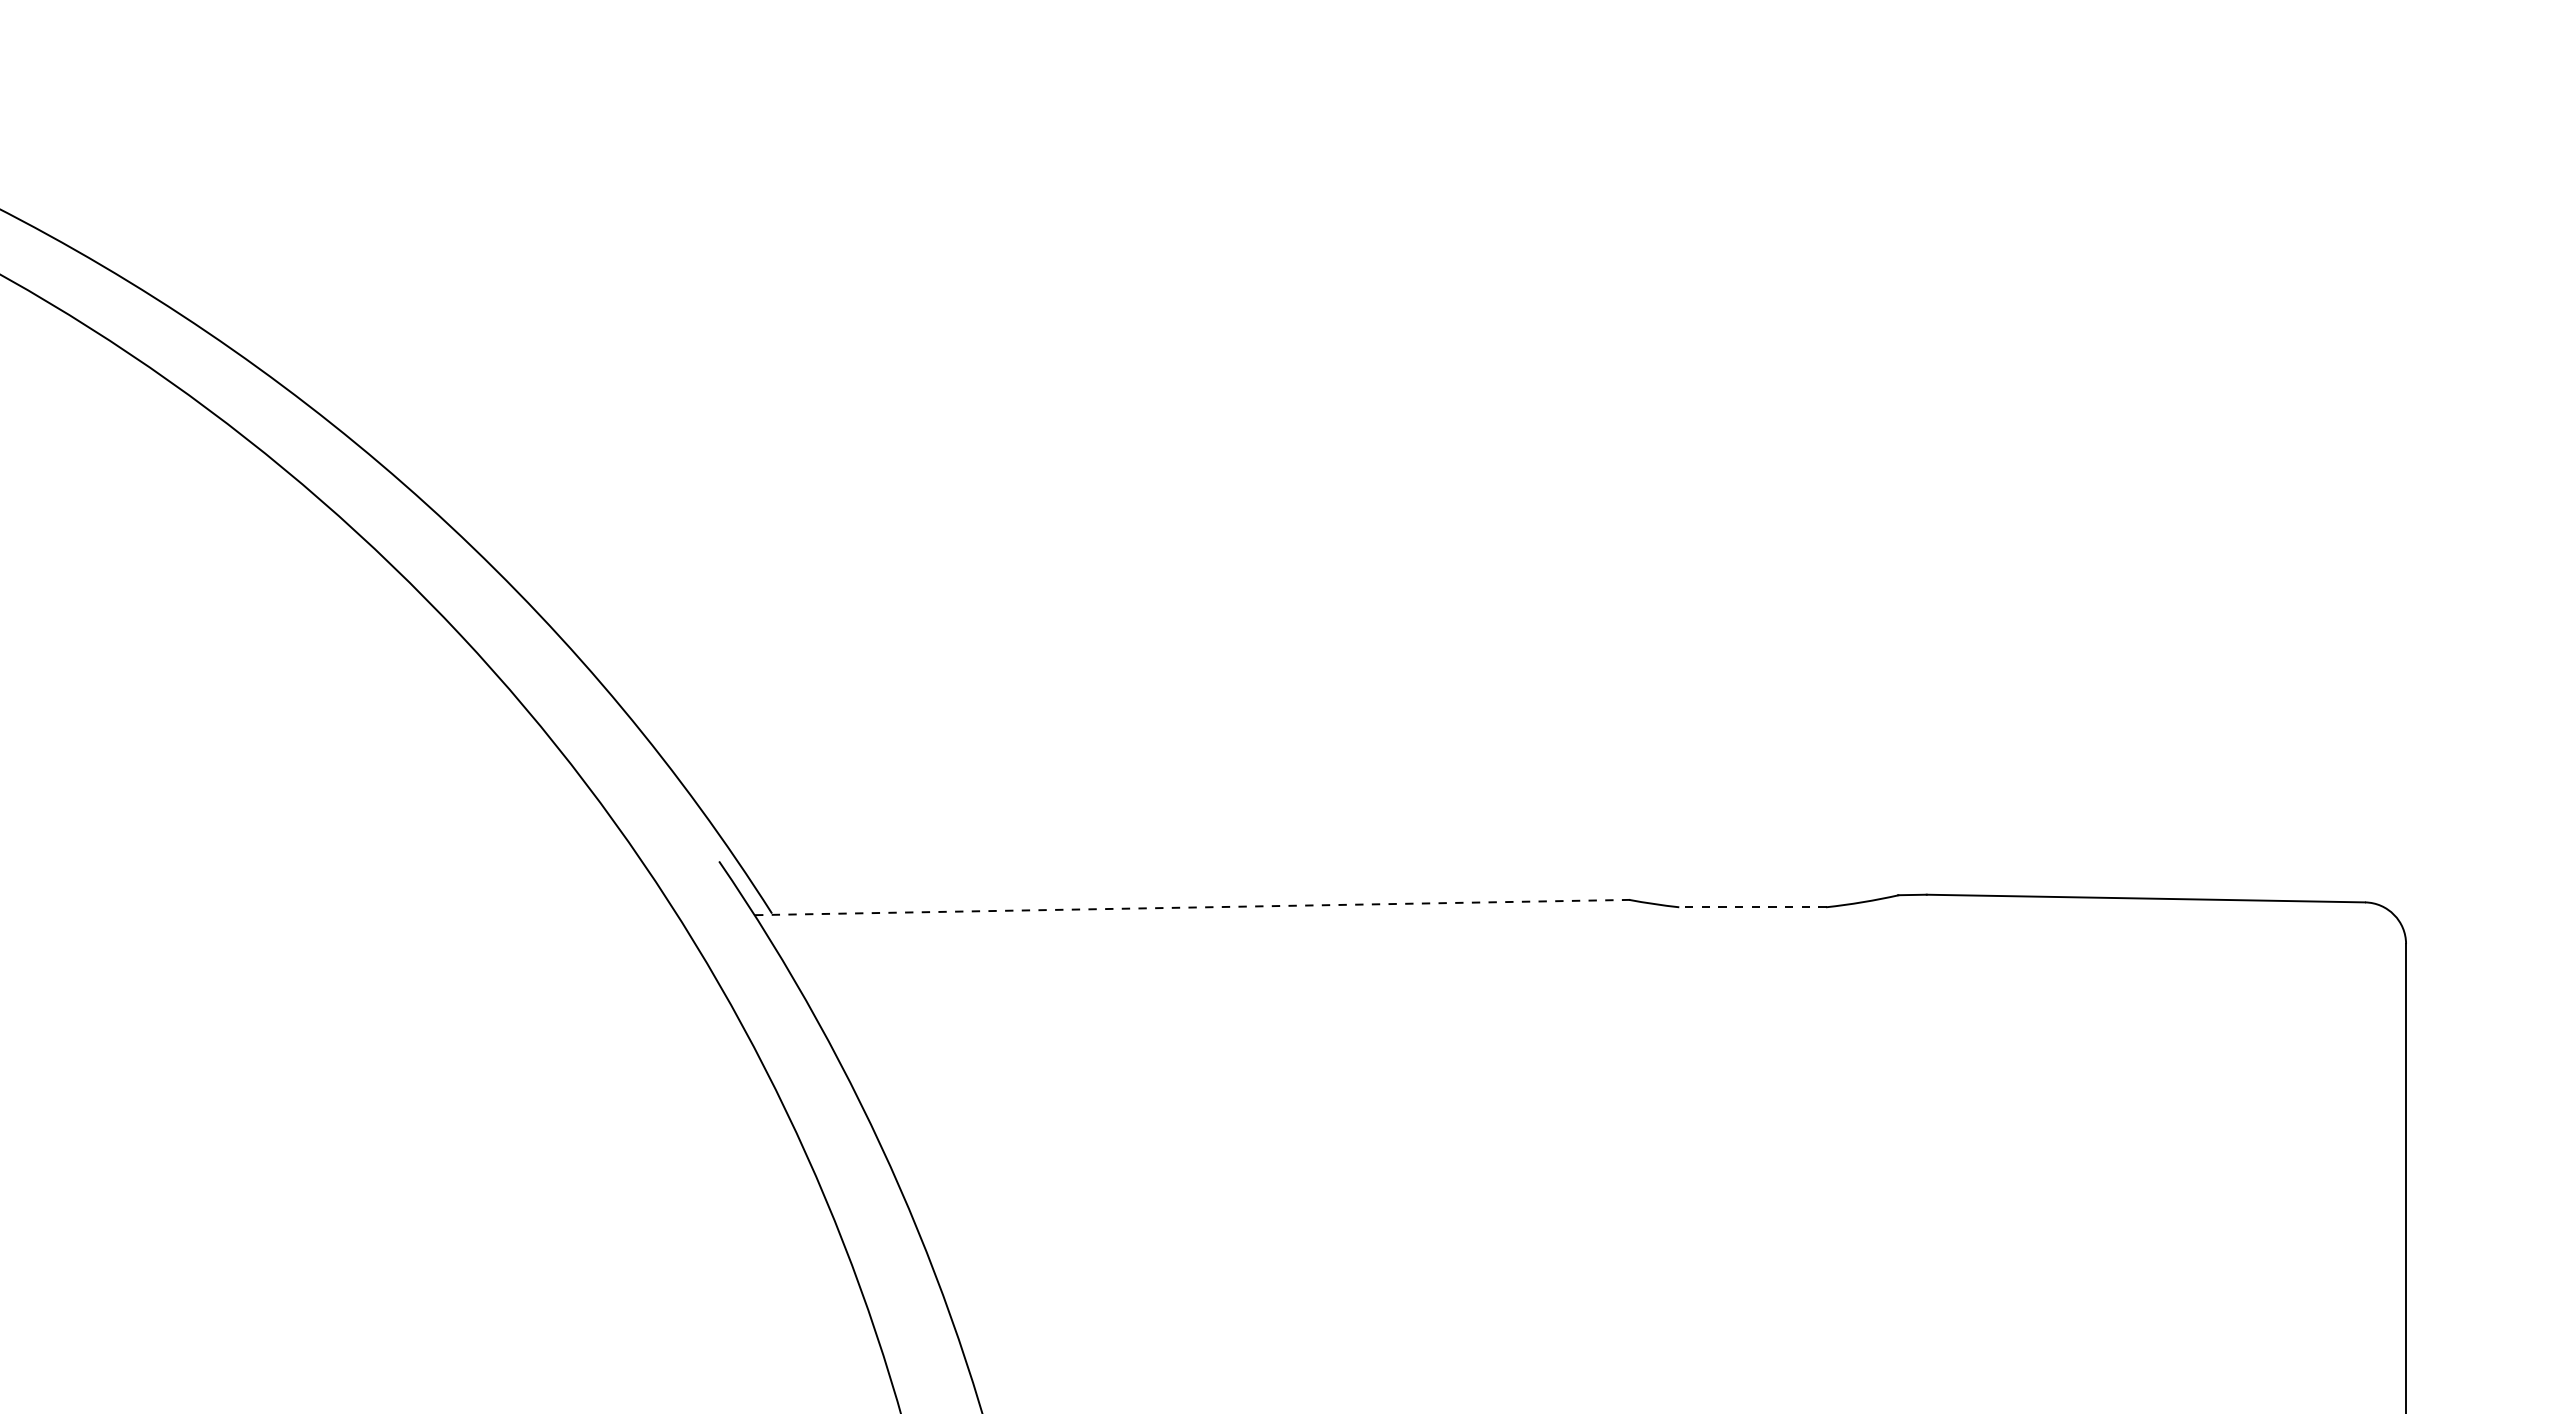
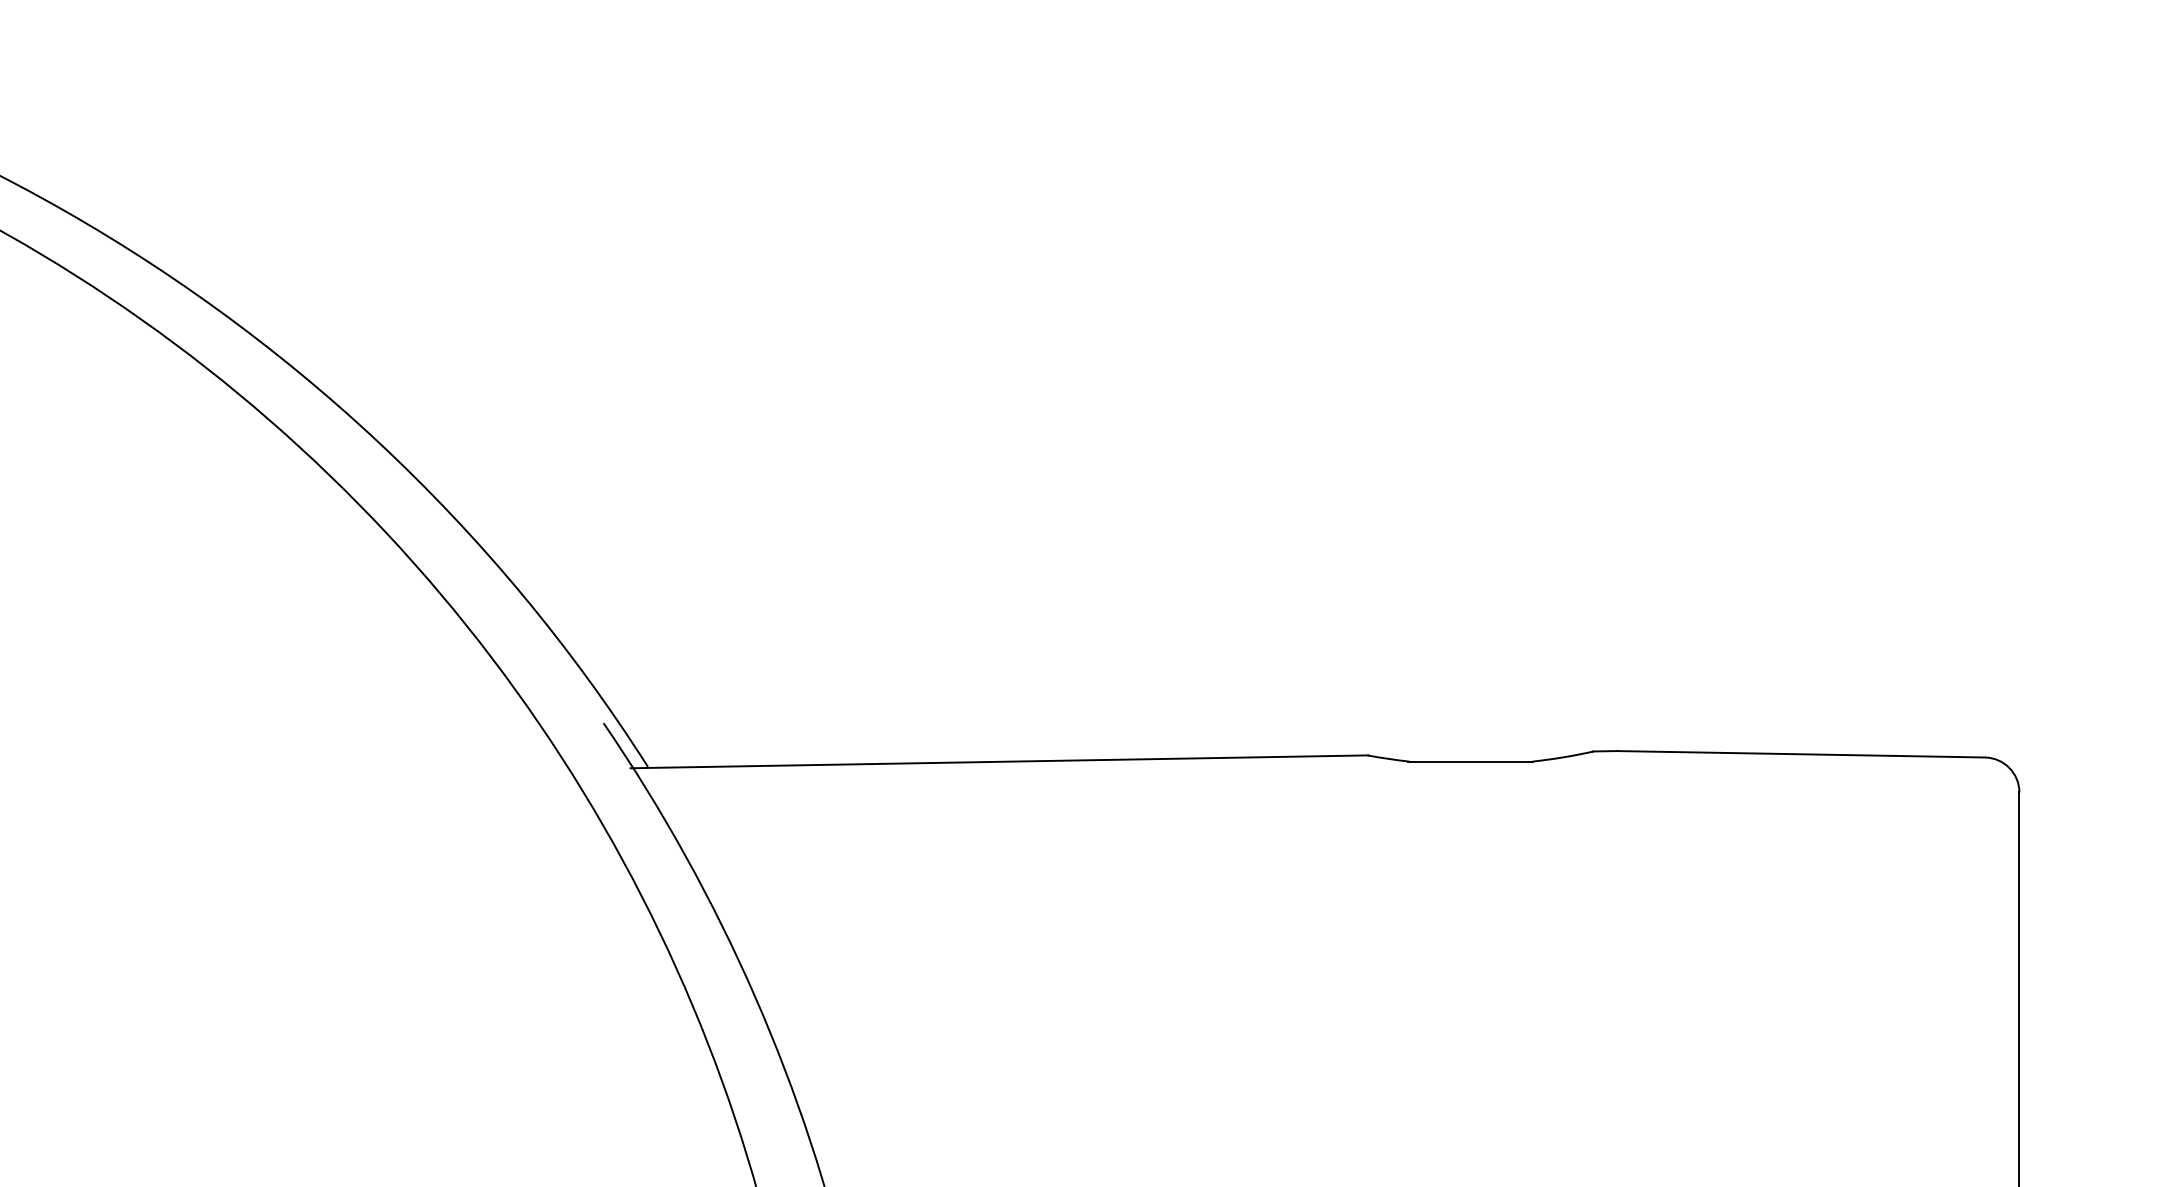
line: (1190, 907) -> (999, 761), dashed -> solid
line: (1751, 907) -> (1470, 761), dashed -> solid

